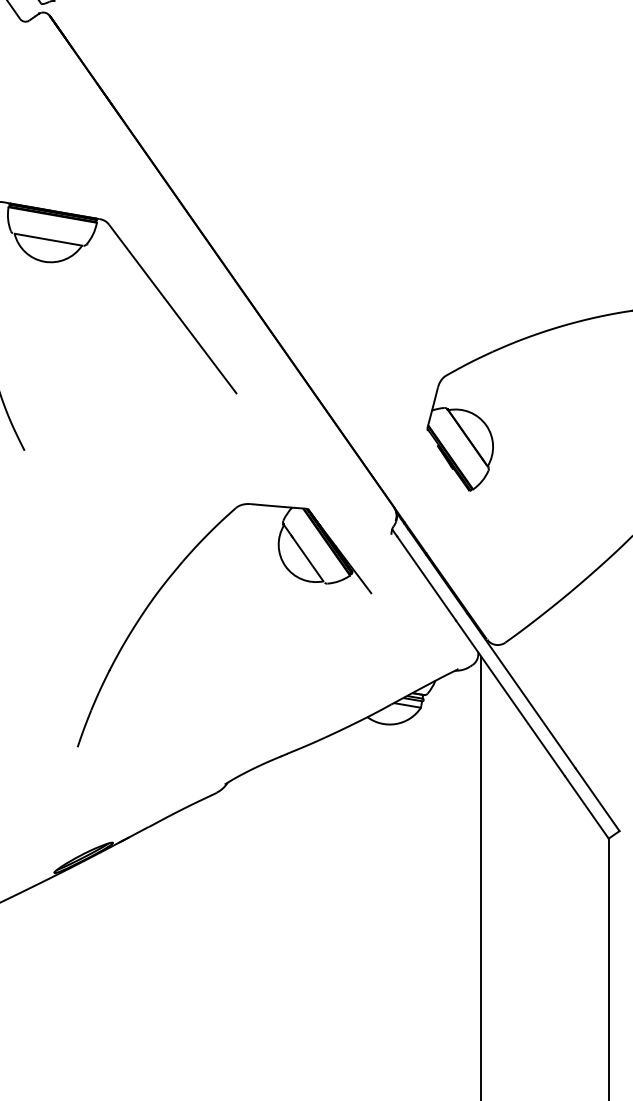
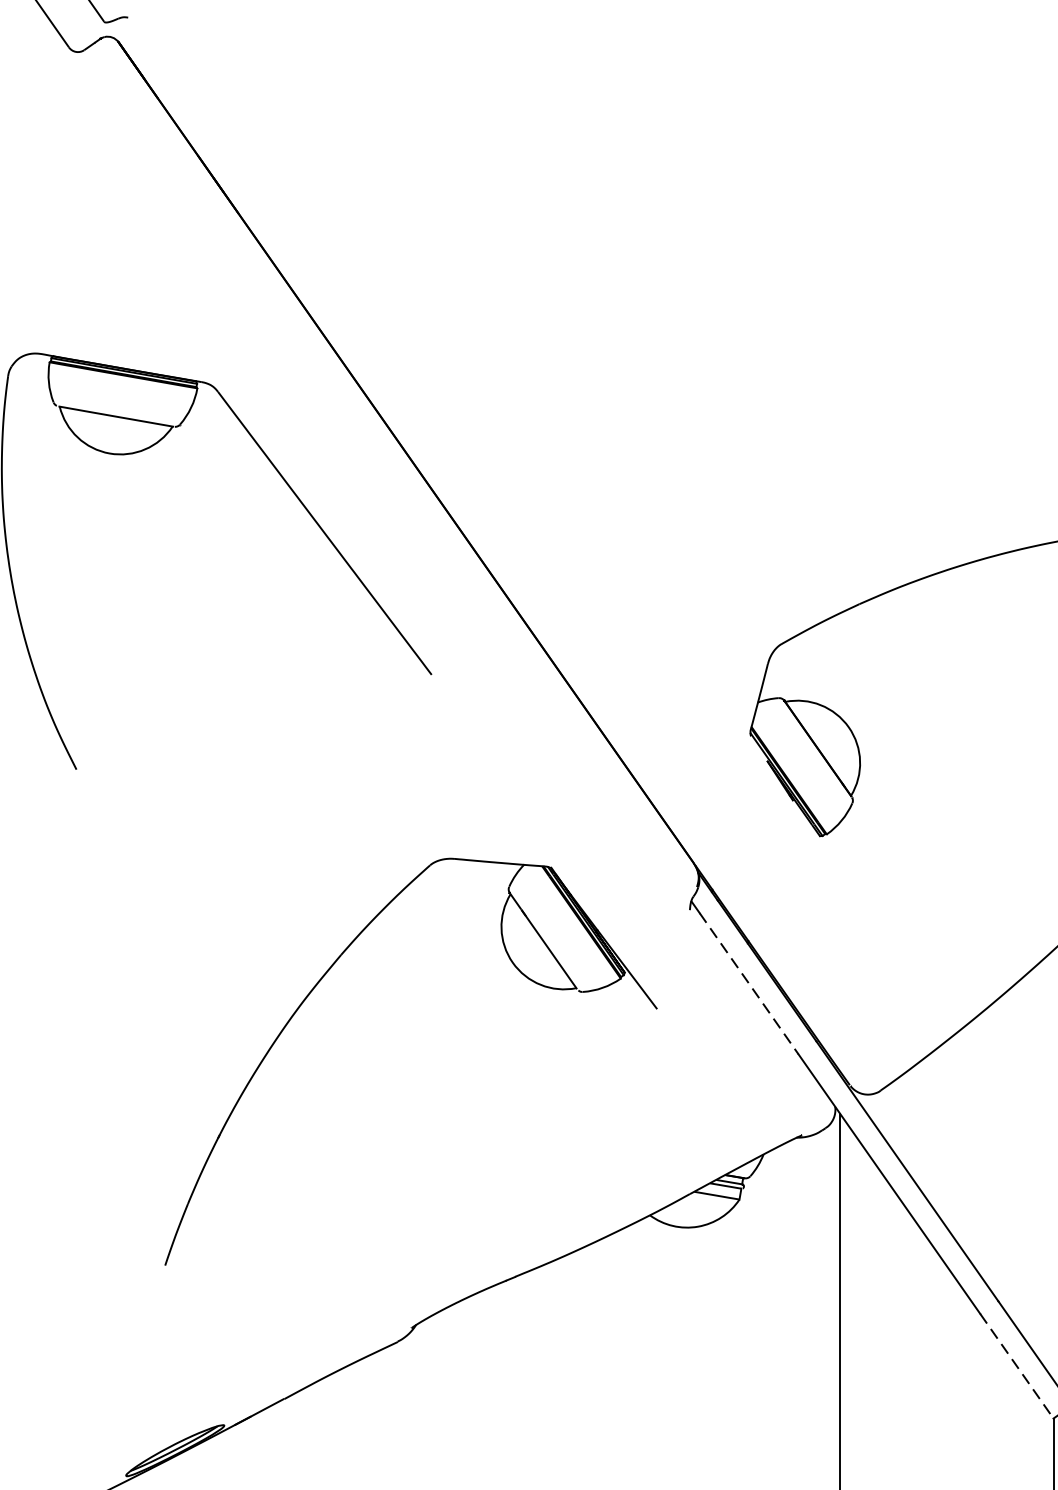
line: (426, 579) -> (748, 985), solid -> dashed
line: (587, 807) -> (1018, 1366), solid -> dashed

